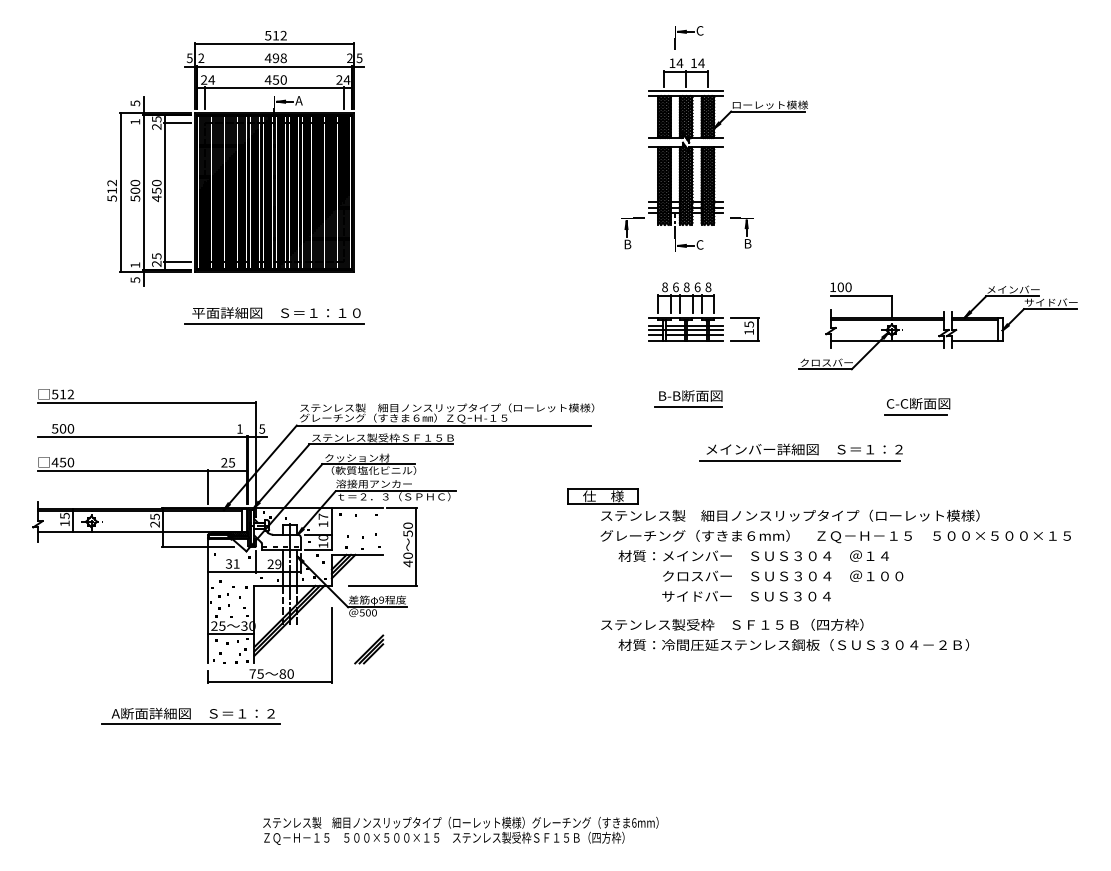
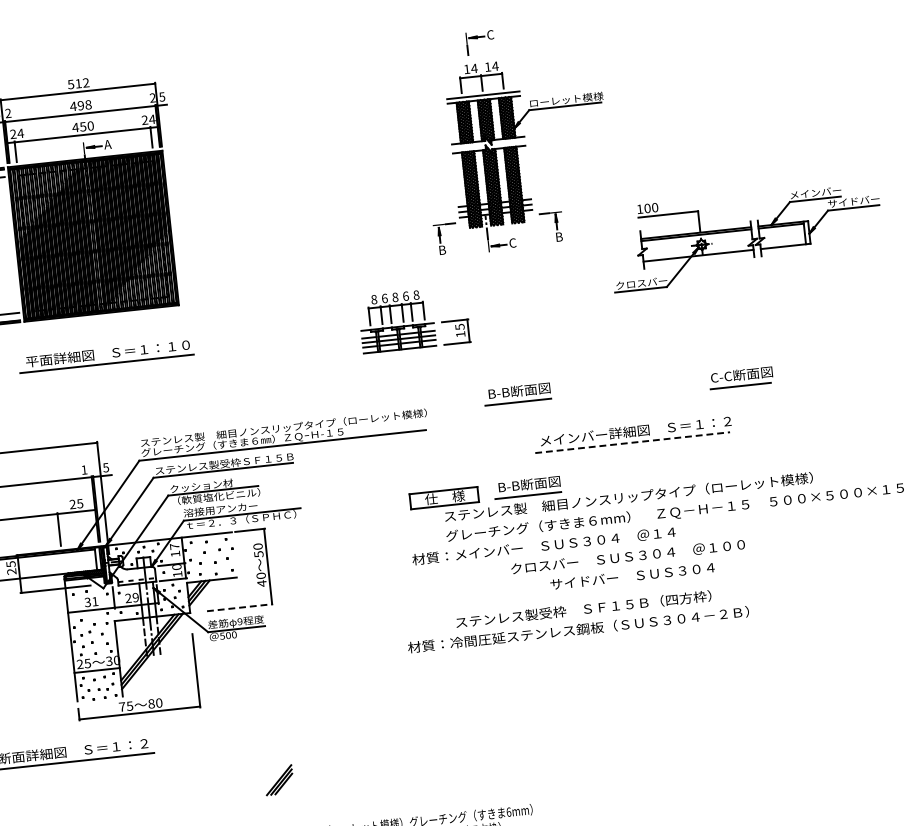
part: (703, 311) -> (414, 319), moved
part: (937, 326) -> (745, 236), moved
line: (800, 460) -> (632, 442), solid -> dashed
part: (688, 494) -> (527, 487), added
text: (753, 555) -> (543, 545), moved
line: (383, 585) -> (240, 607), solid -> dashed
text: (746, 596) -> (632, 576), moved
text: (793, 644) -> (578, 629), moved
part: (369, 649) -> (279, 780), moved

